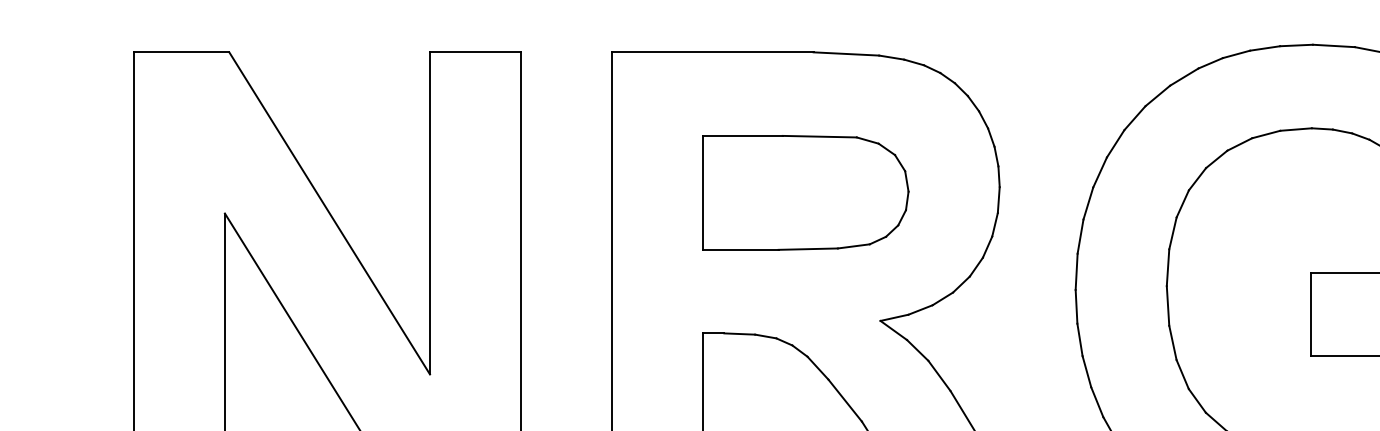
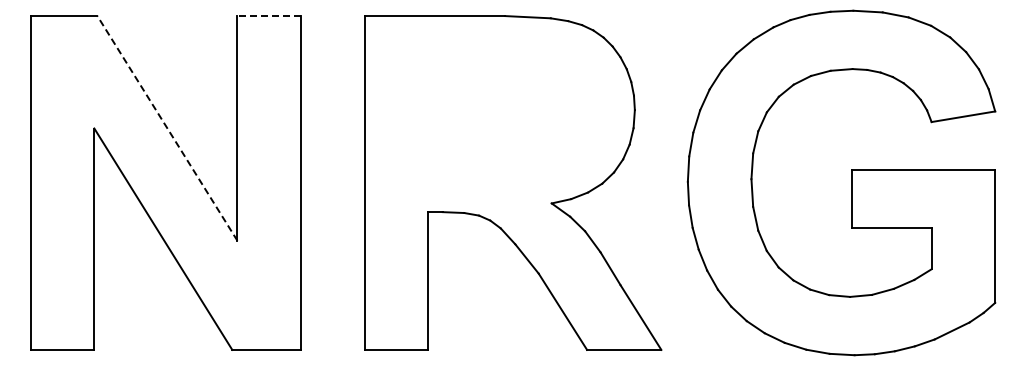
line: (475, 52) -> (269, 16), solid -> dashed
part: (805, 192) -> (499, 113), removed
line: (329, 213) -> (167, 128), solid -> dashed

